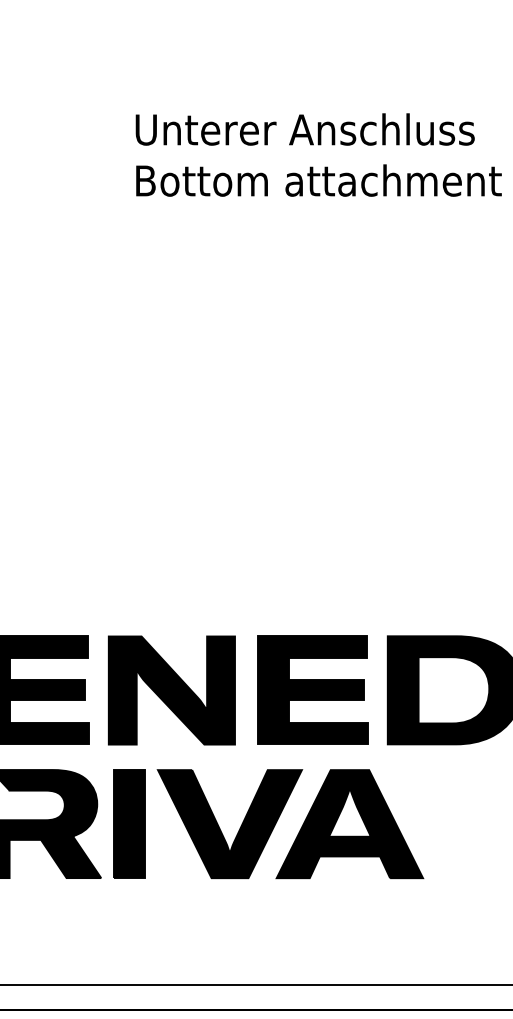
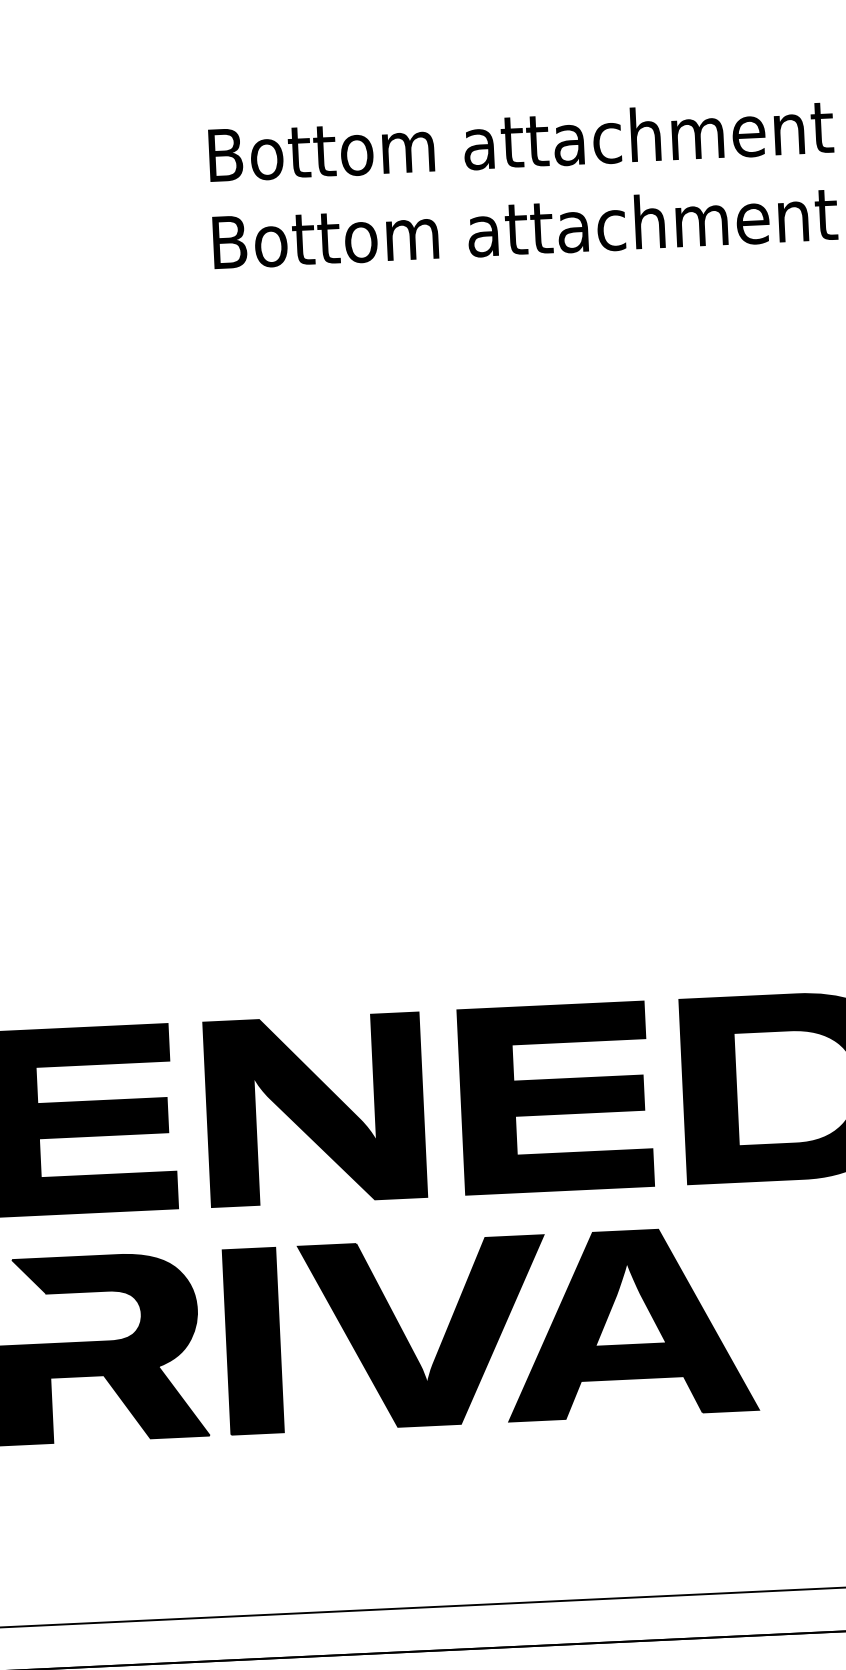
text: (318, 129) -> (520, 140), Unterer Anschluss -> Bottom attachment

